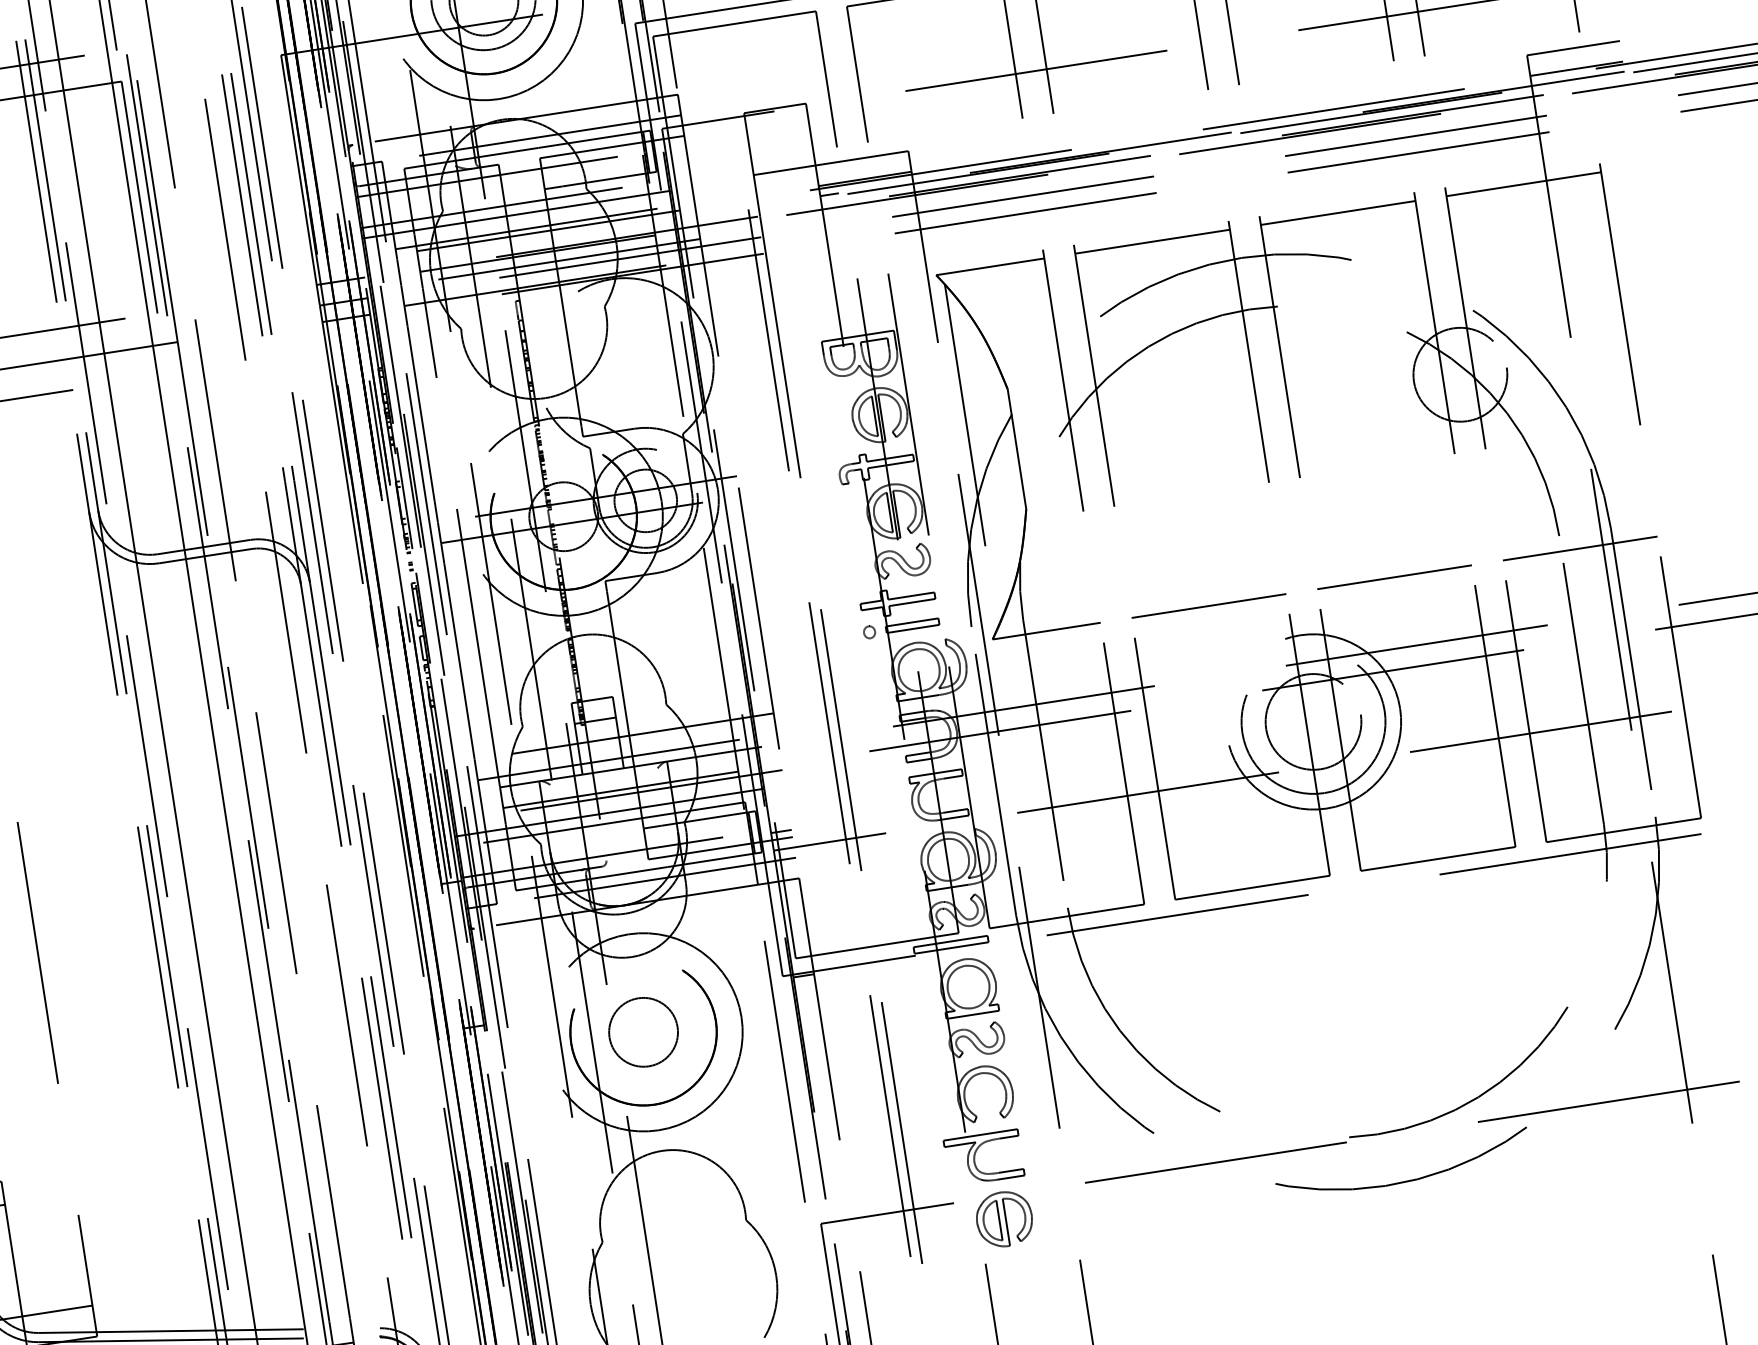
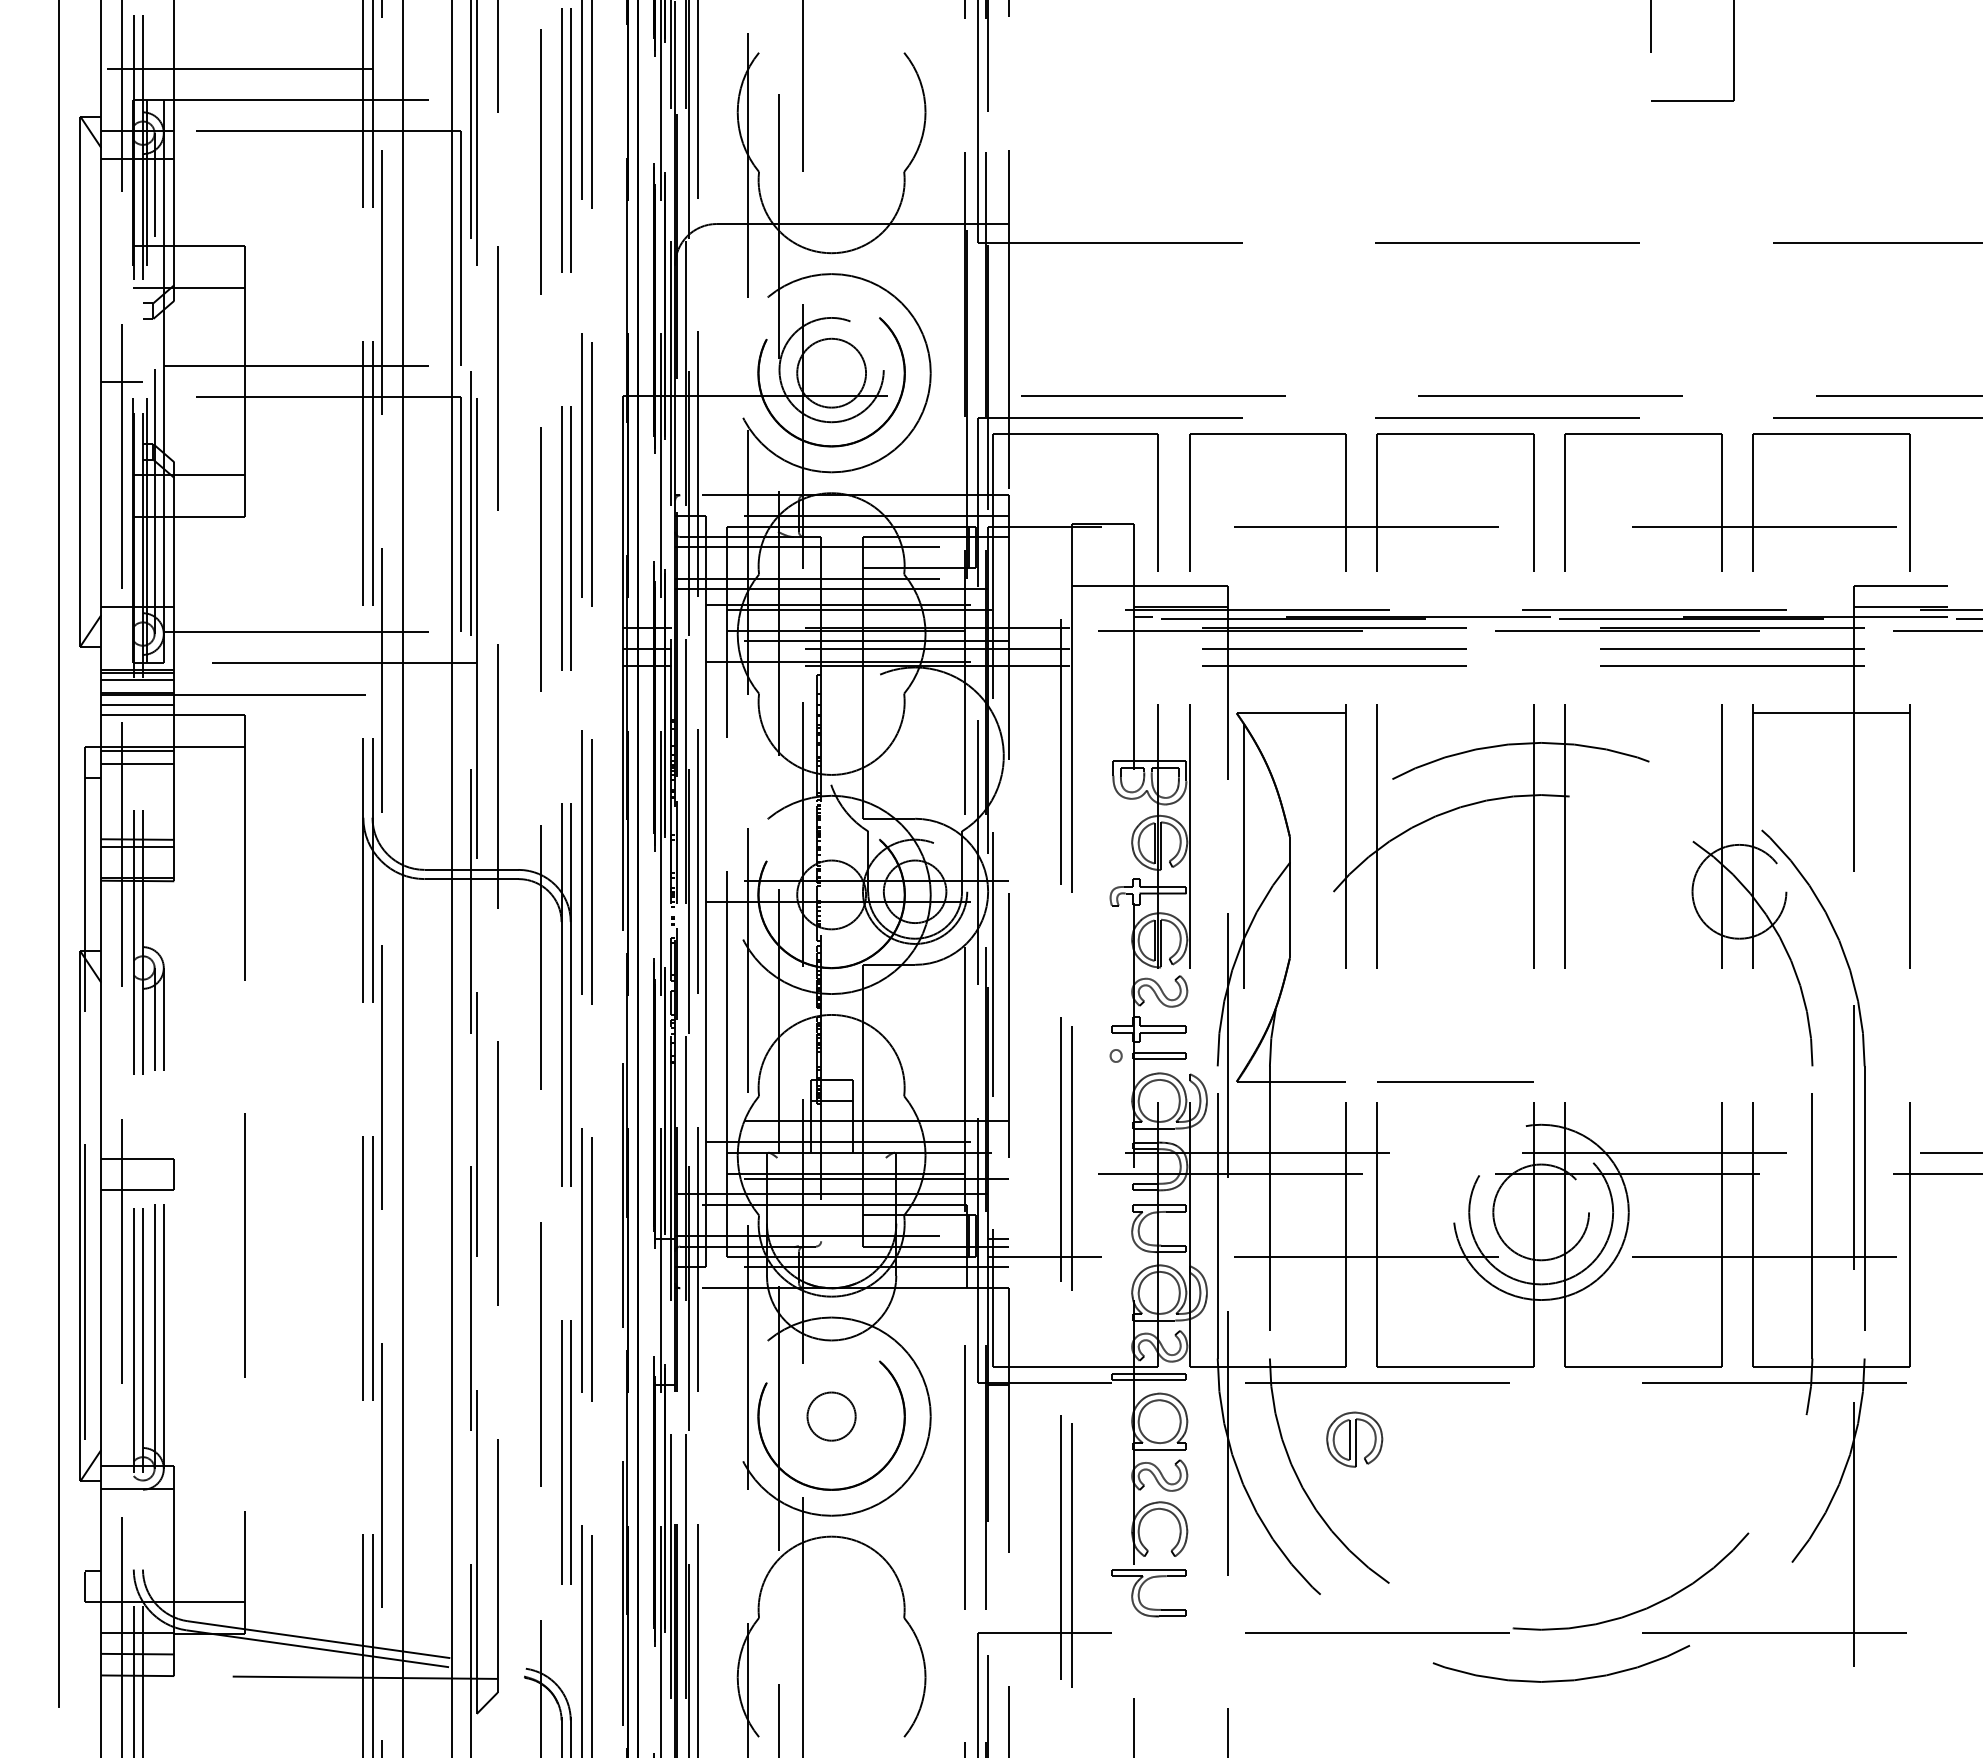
line: (1338, 213) -> (1643, 713), removed
line: (1152, 241) -> (1455, 713), removed
line: (1580, 548) -> (1831, 1081), removed
line: (1394, 576) -> (1643, 1081), removed
circle: (643, 1032) -> (831, 1416), size x0.7
part: (1004, 1219) -> (1354, 1439), moved

